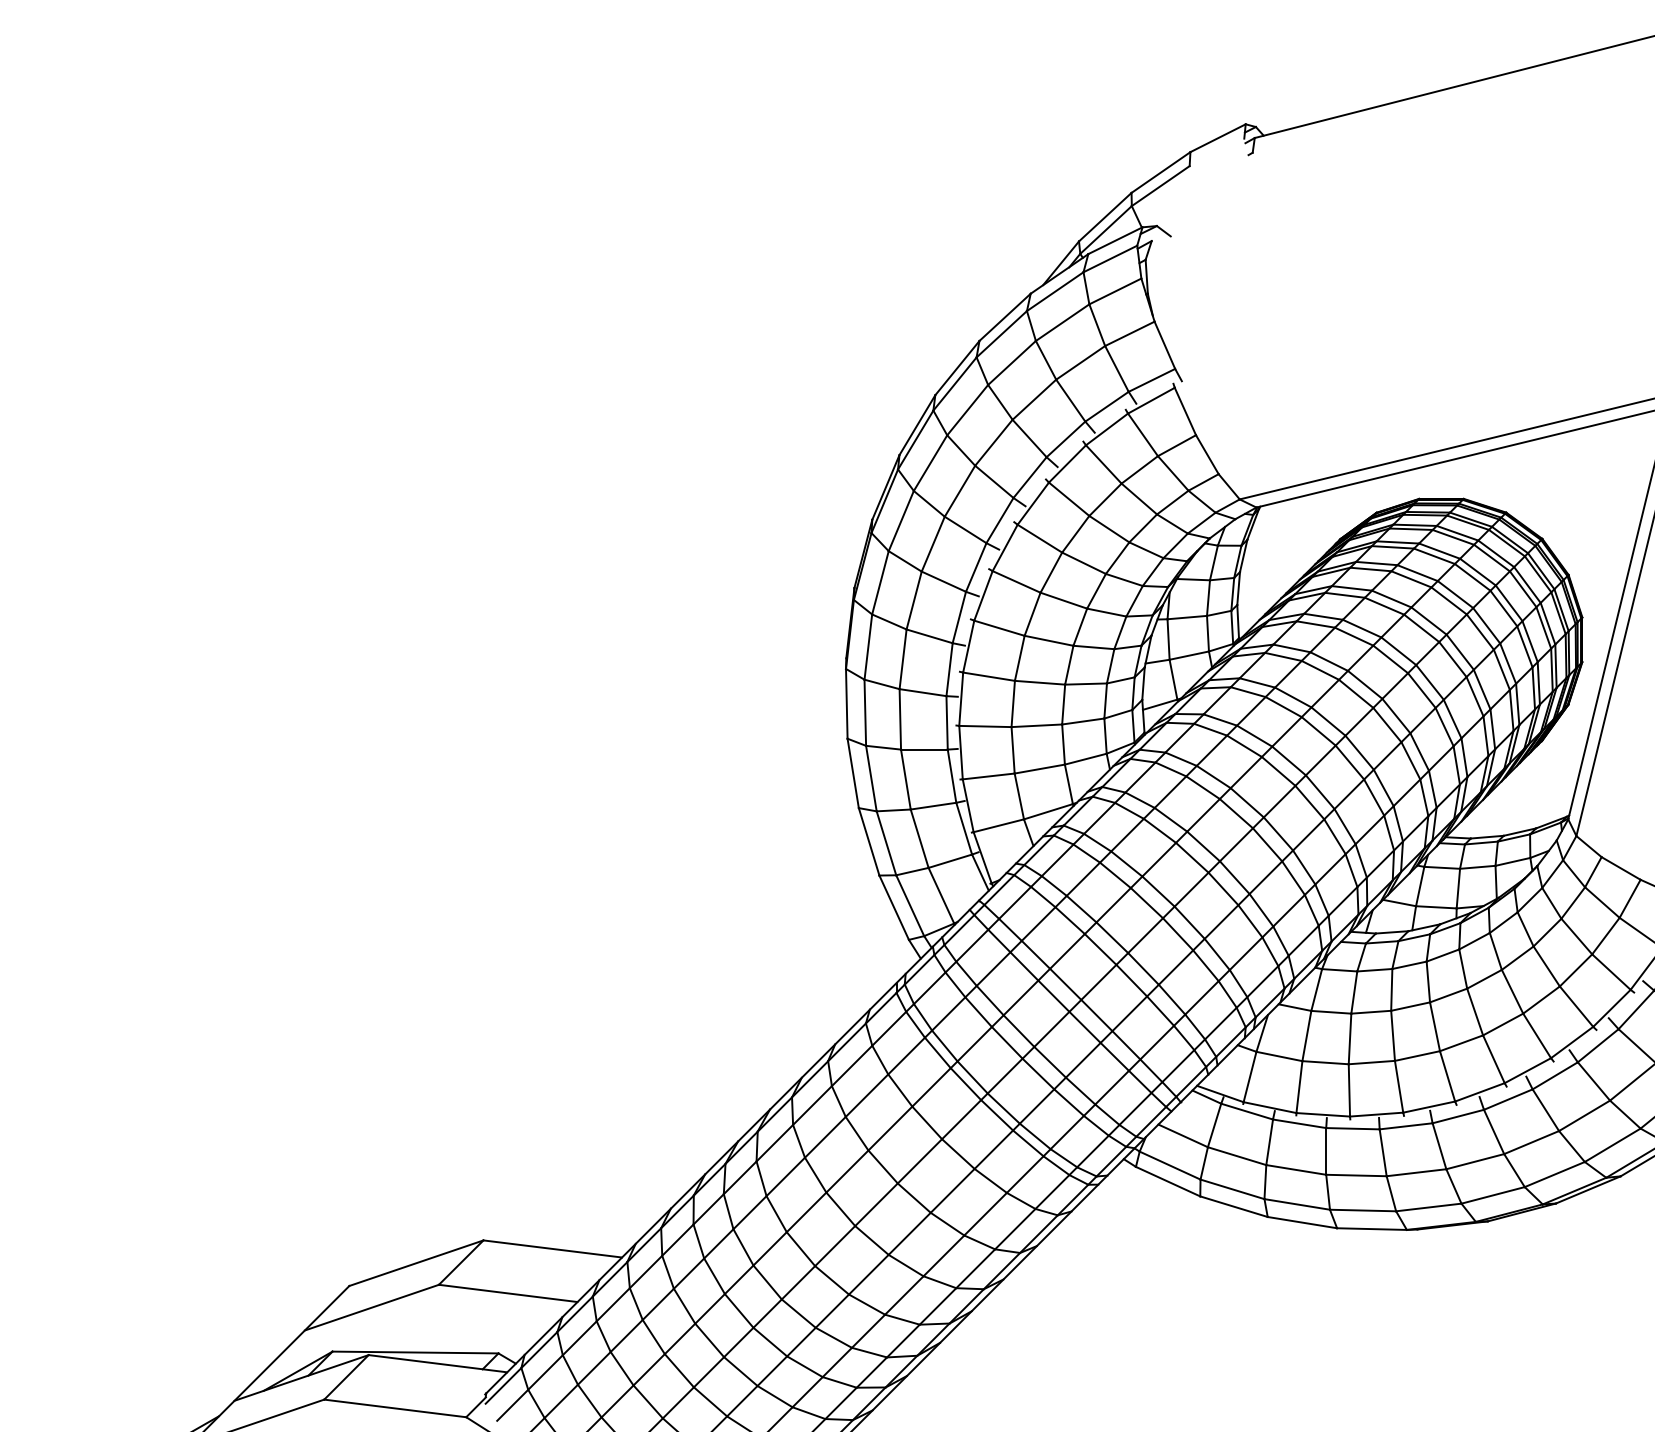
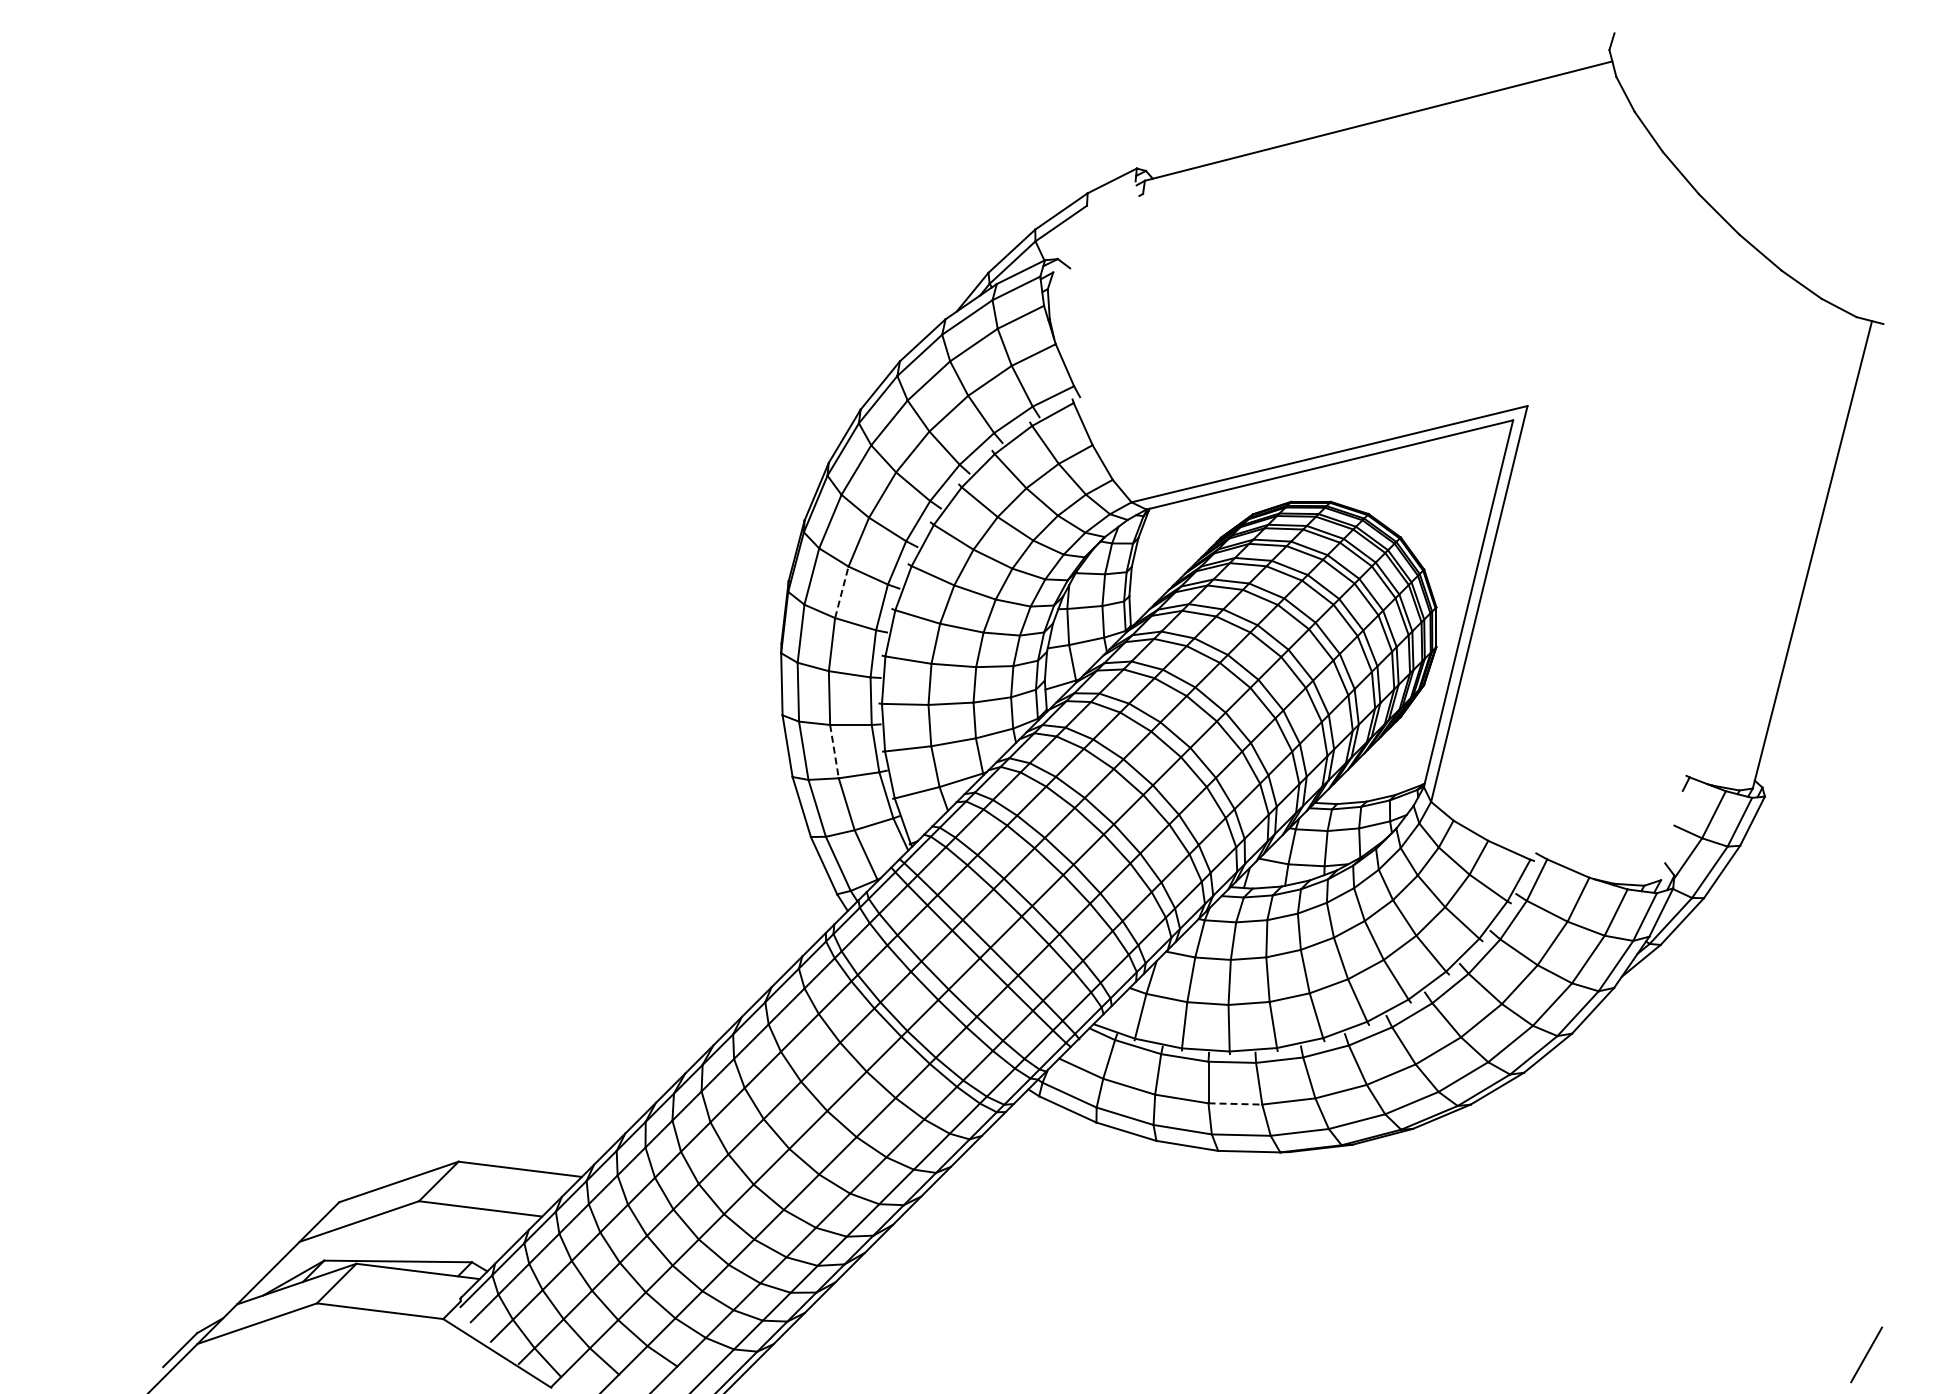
line: (913, 600) -> (841, 592), solid -> dashed
line: (905, 780) -> (834, 752), solid -> dashed
line: (1356, 1174) -> (1235, 1103), solid -> dashed

